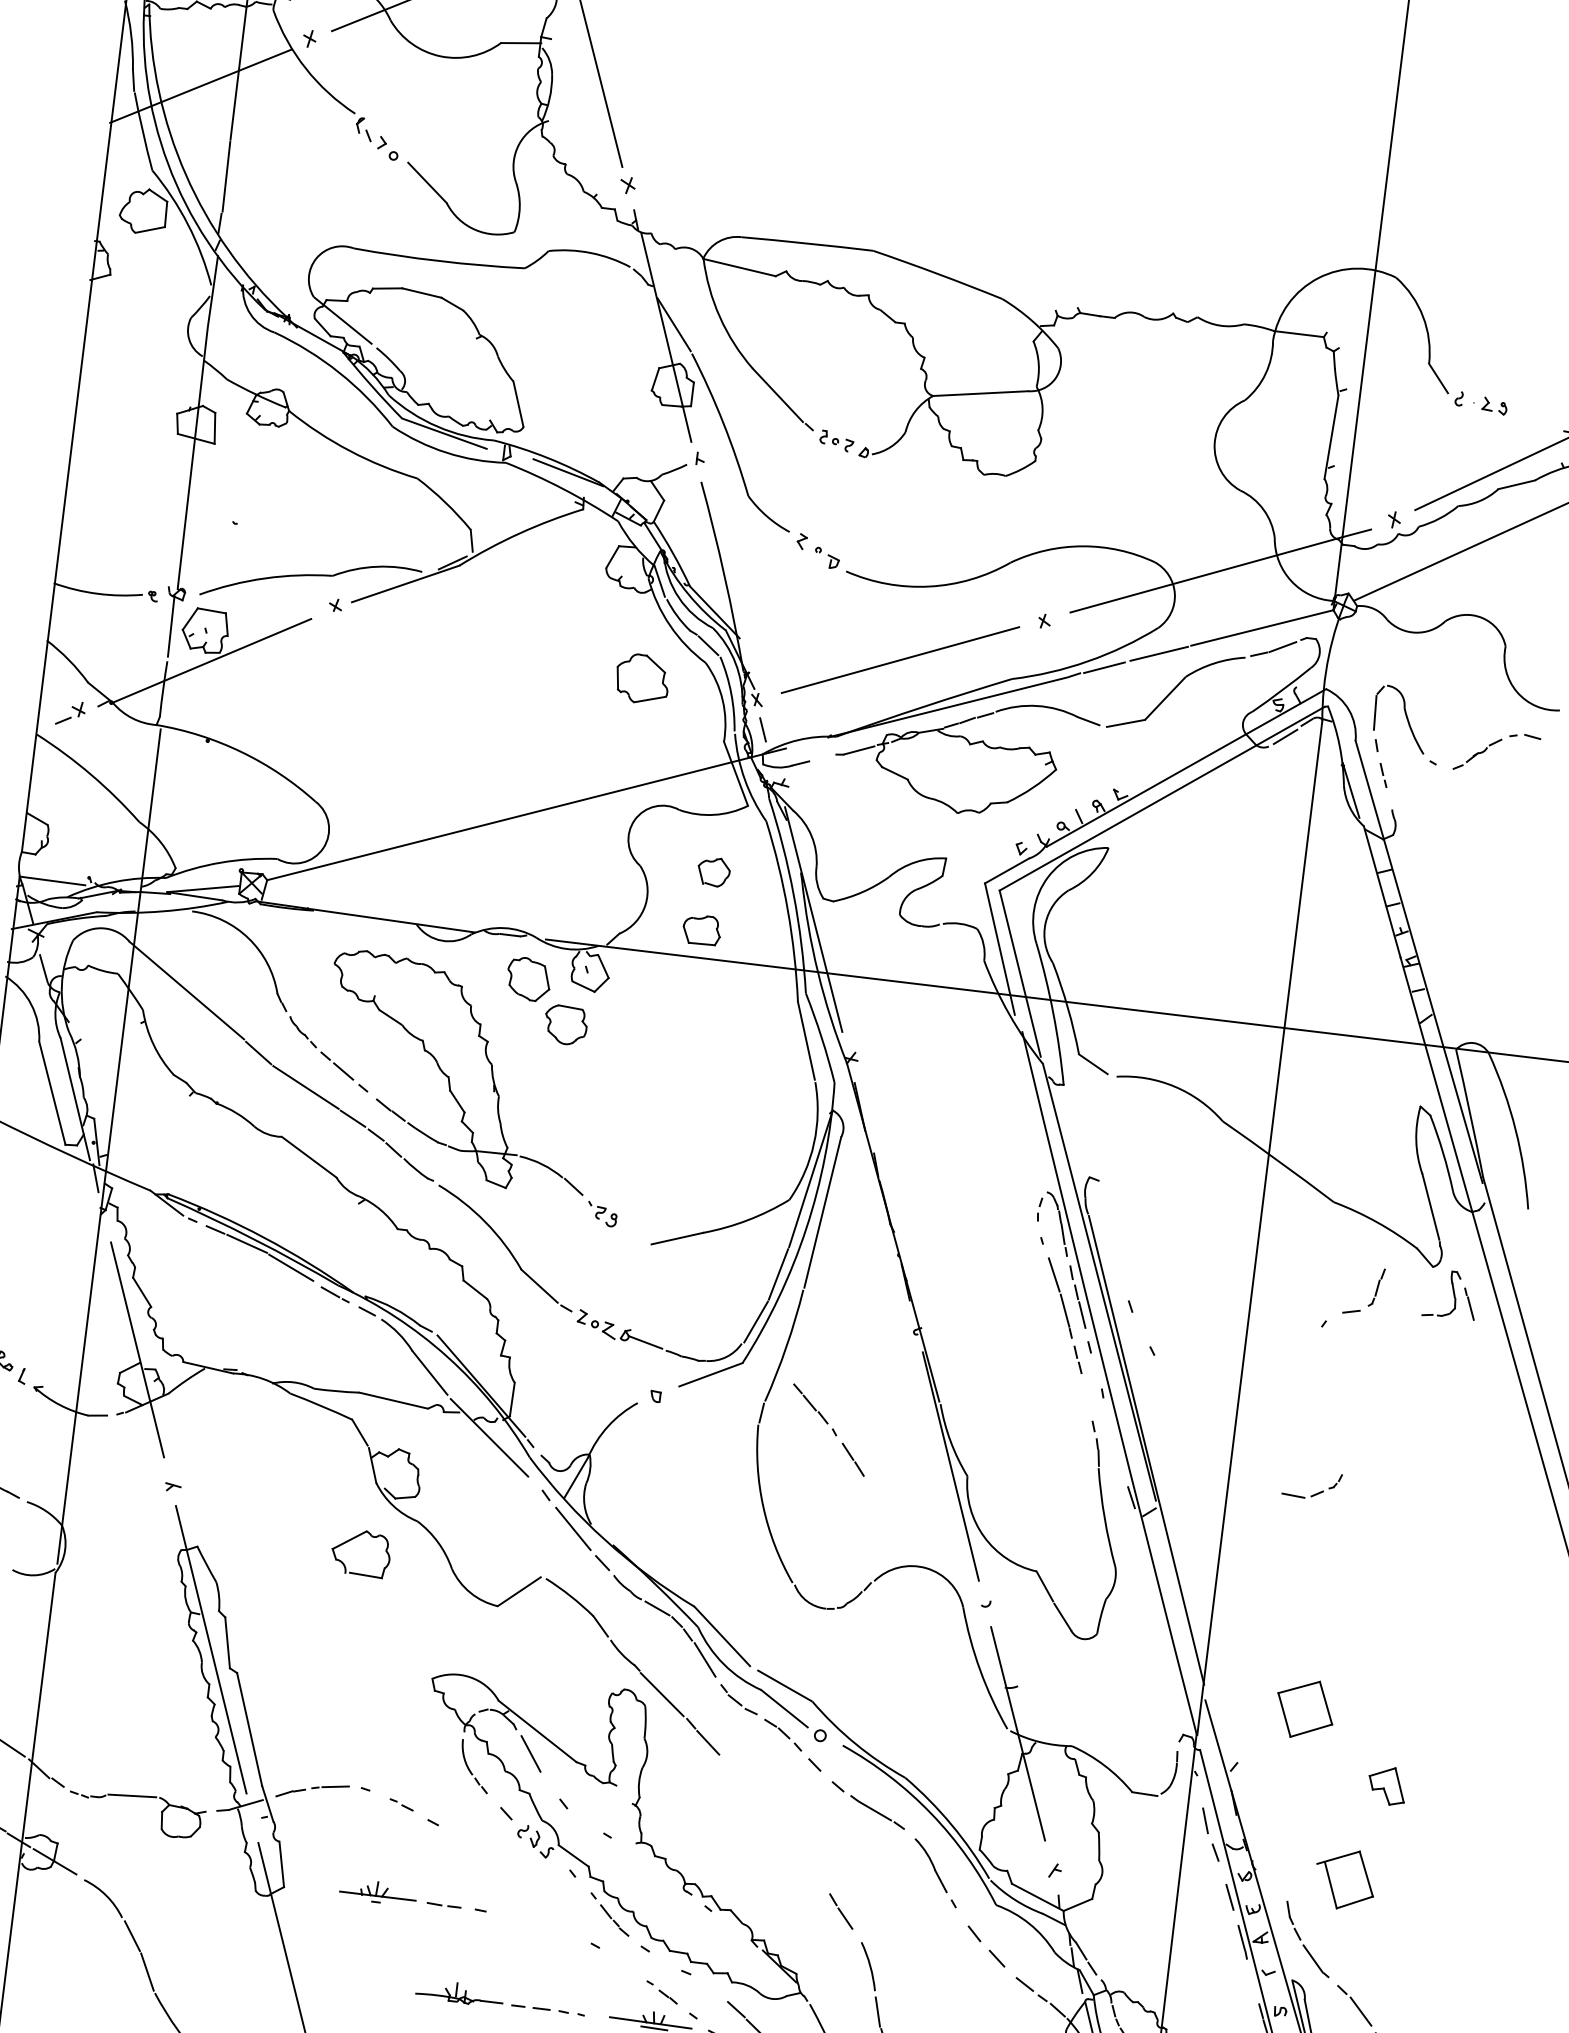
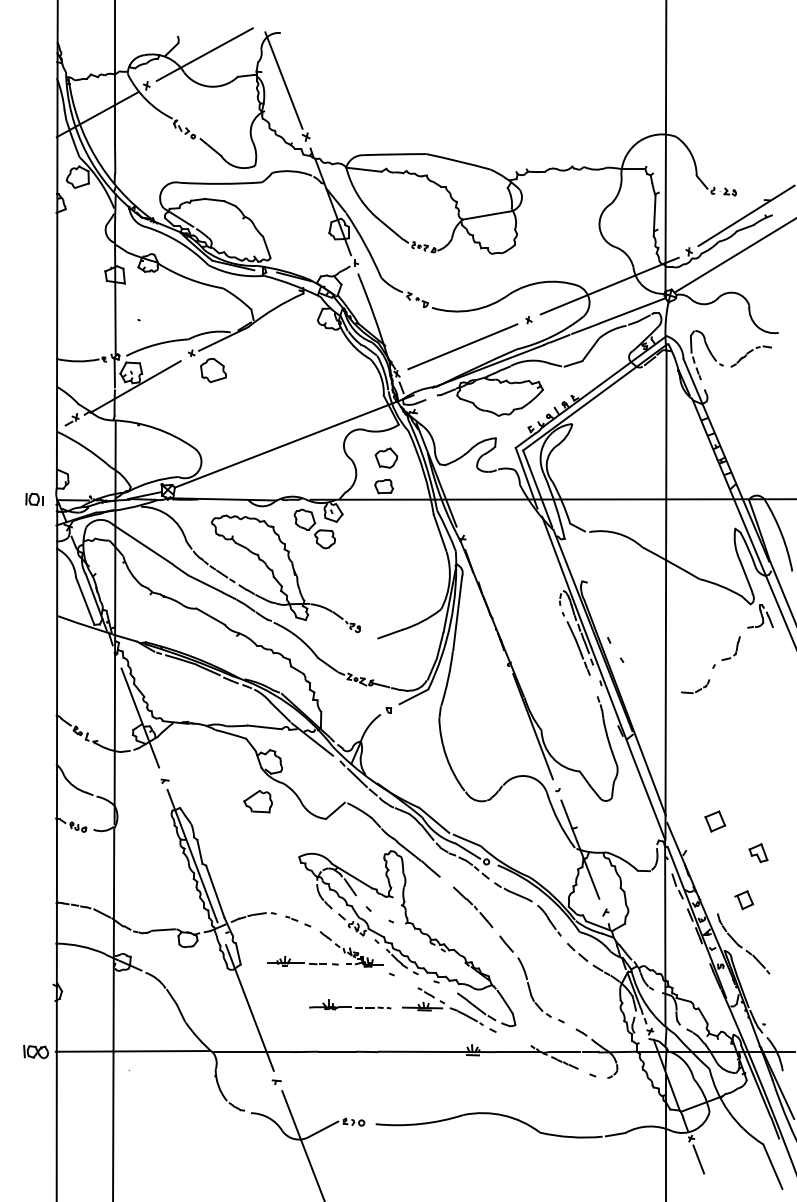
part: (642, 678) -> (213, 370), moved
part: (714, 870) -> (386, 457), size x1.43
part: (1353, 1297) -> (726, 652), moved
part: (829, 1430) -> (473, 907), moved
part: (1311, 1484) -> (695, 686), moved
part: (1305, 1709) -> (715, 821), size x0.71
part: (1346, 1880) -> (744, 900), size x0.62
part: (517, 1883) -> (351, 949), added

